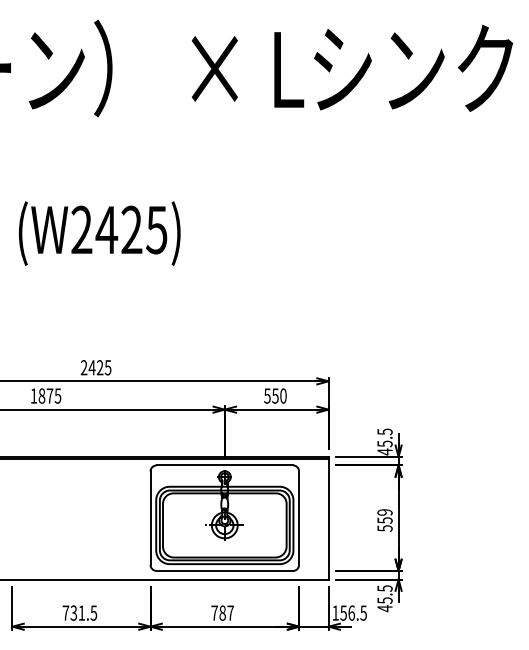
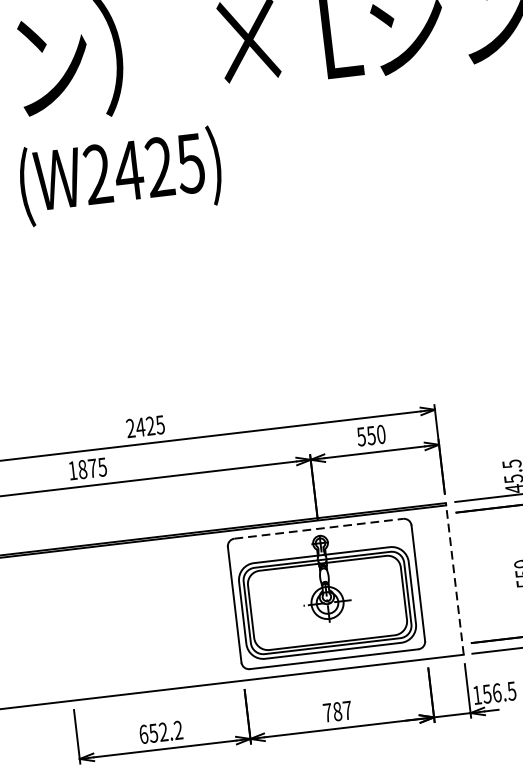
text: (99, 233) -> (120, 176), moved
line: (225, 465) -> (319, 528), solid -> dashed
line: (328, 517) -> (454, 578), solid -> dashed
text: (79, 612) -> (160, 731), 731.5 -> 652.2

